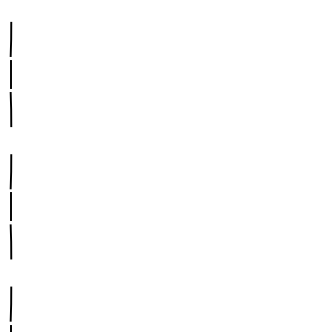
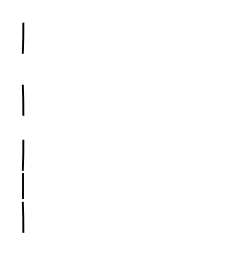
line: (11, 74) -> (23, 69), removed

